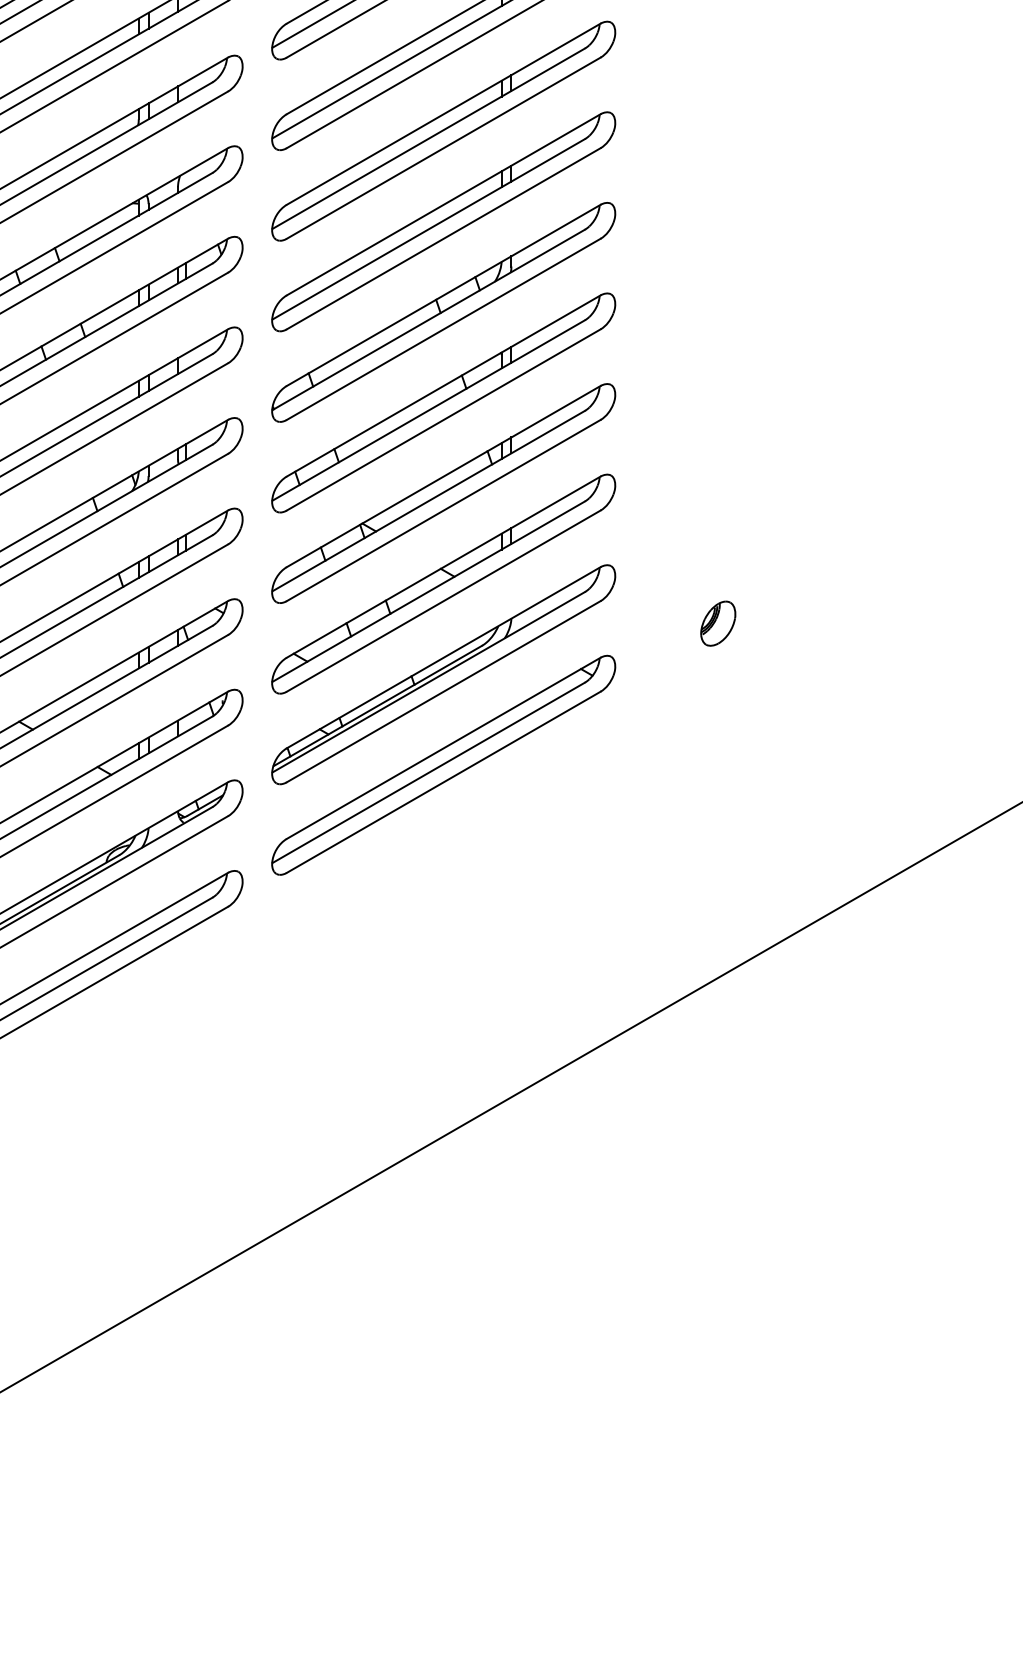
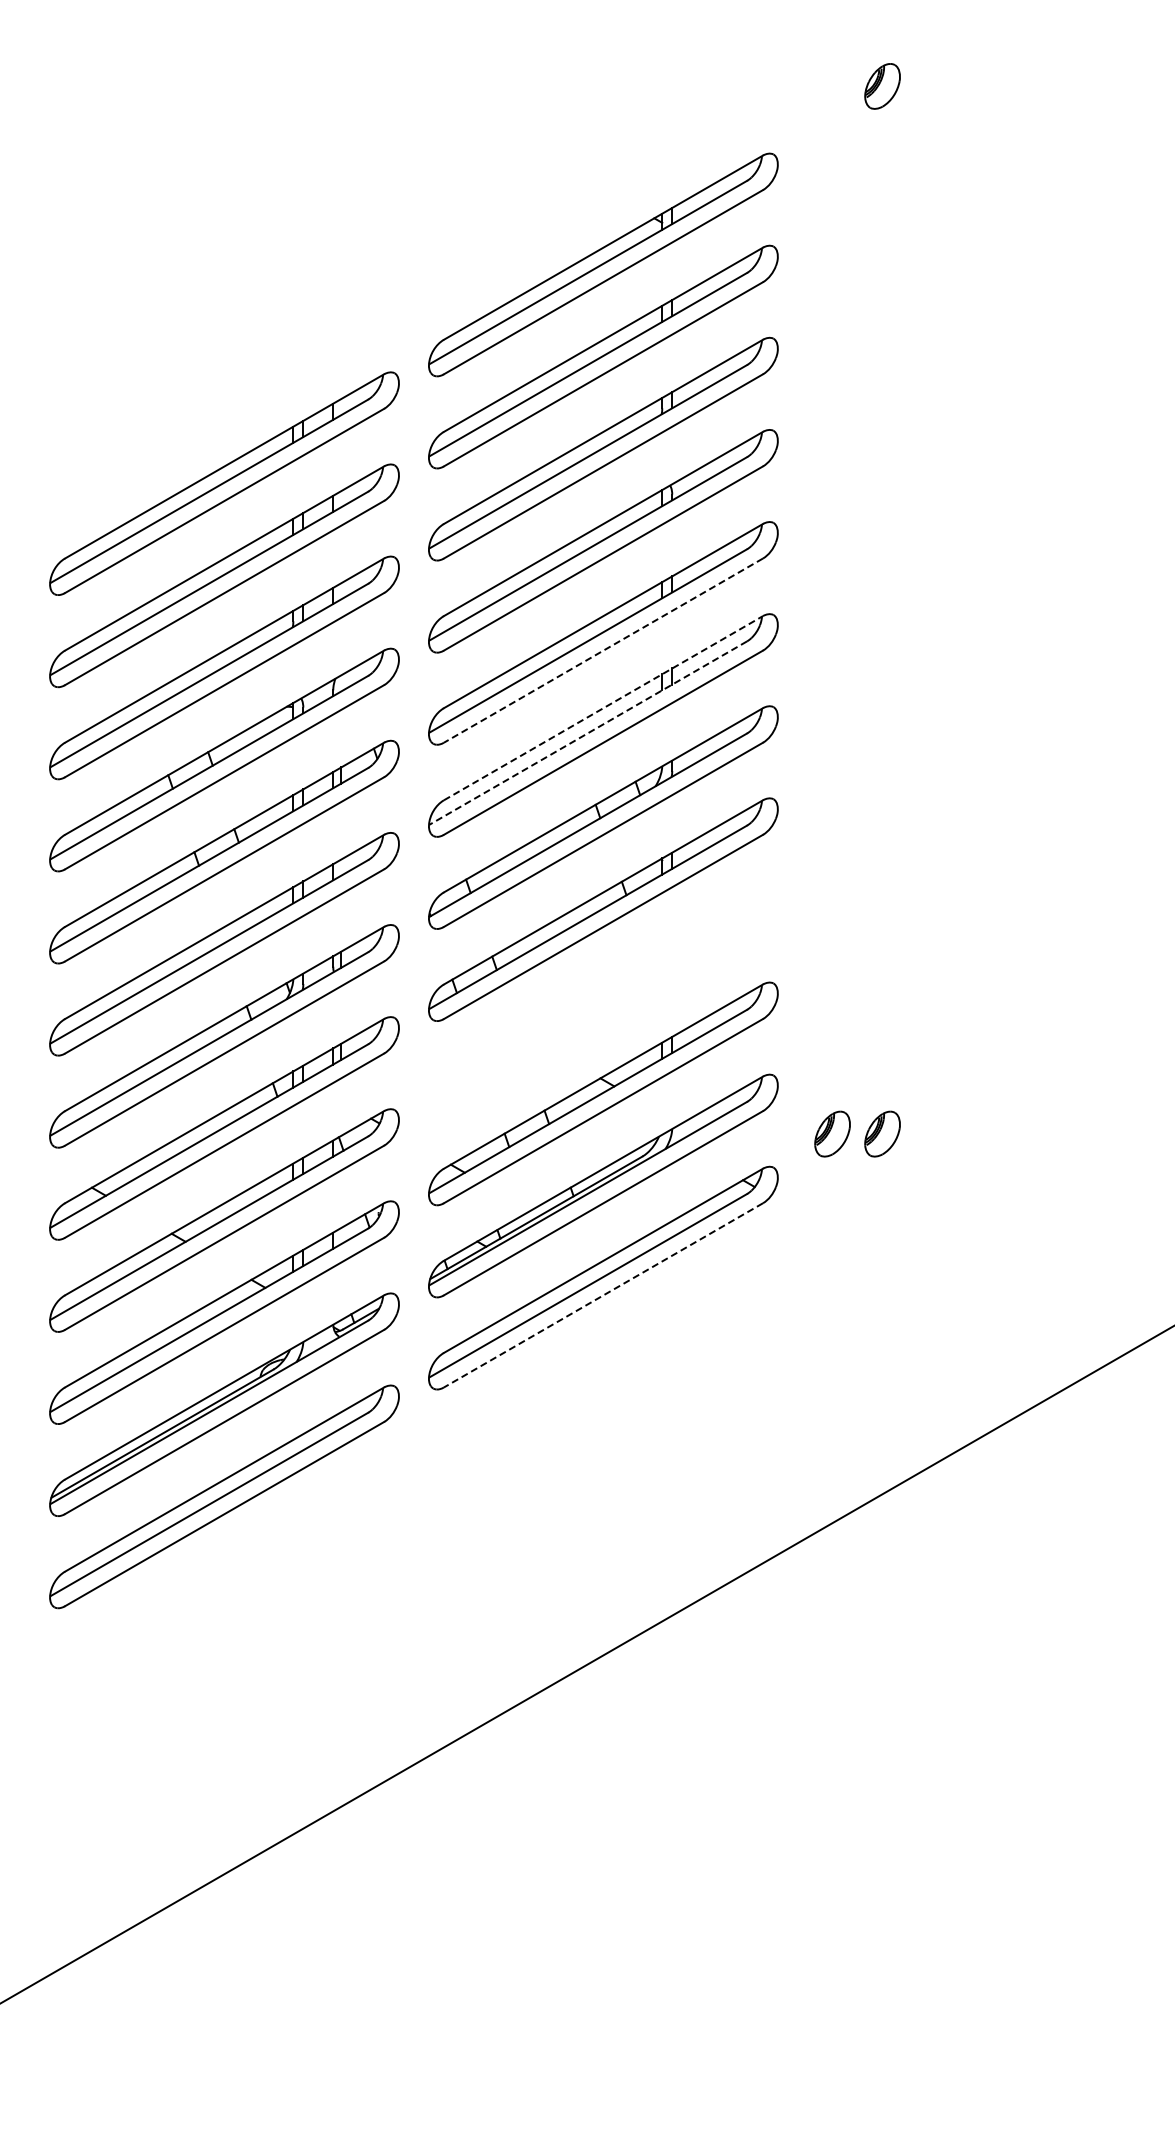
line: (443, 148) -> (603, 650), solid -> dashed
line: (443, 204) -> (603, 707), solid -> dashed
line: (428, 229) -> (587, 733), solid -> dashed
part: (443, 493) -> (603, 1001), removed
part: (669, 623) -> (832, 1133), added
line: (443, 782) -> (603, 1295), solid -> dashed

